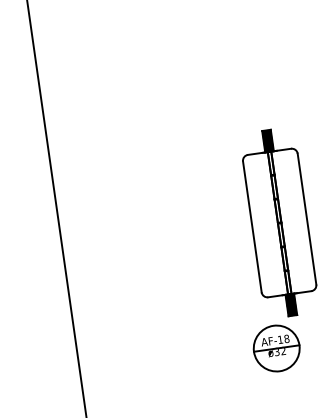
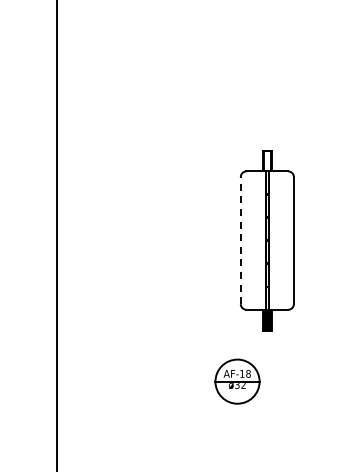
fill: (267, 140) -> (266, 160), removed
line: (252, 226) -> (240, 240), solid -> dashed
part: (276, 348) -> (237, 381), moved

